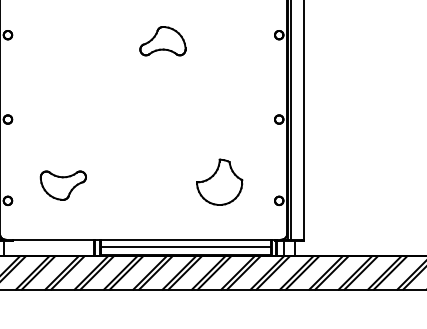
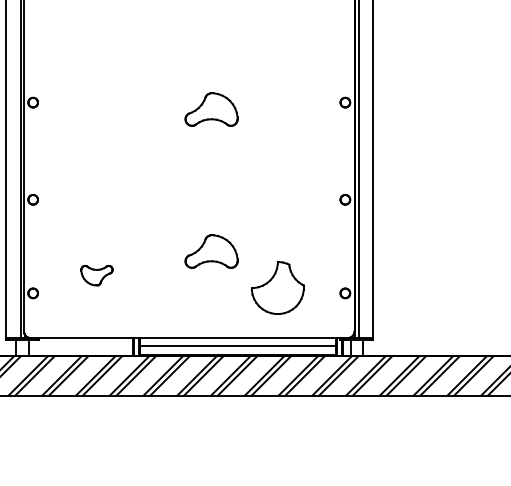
part: (162, 164) -> (211, 251), added
part: (219, 181) -> (277, 287), moved
part: (62, 185) -> (96, 275), size x0.6

